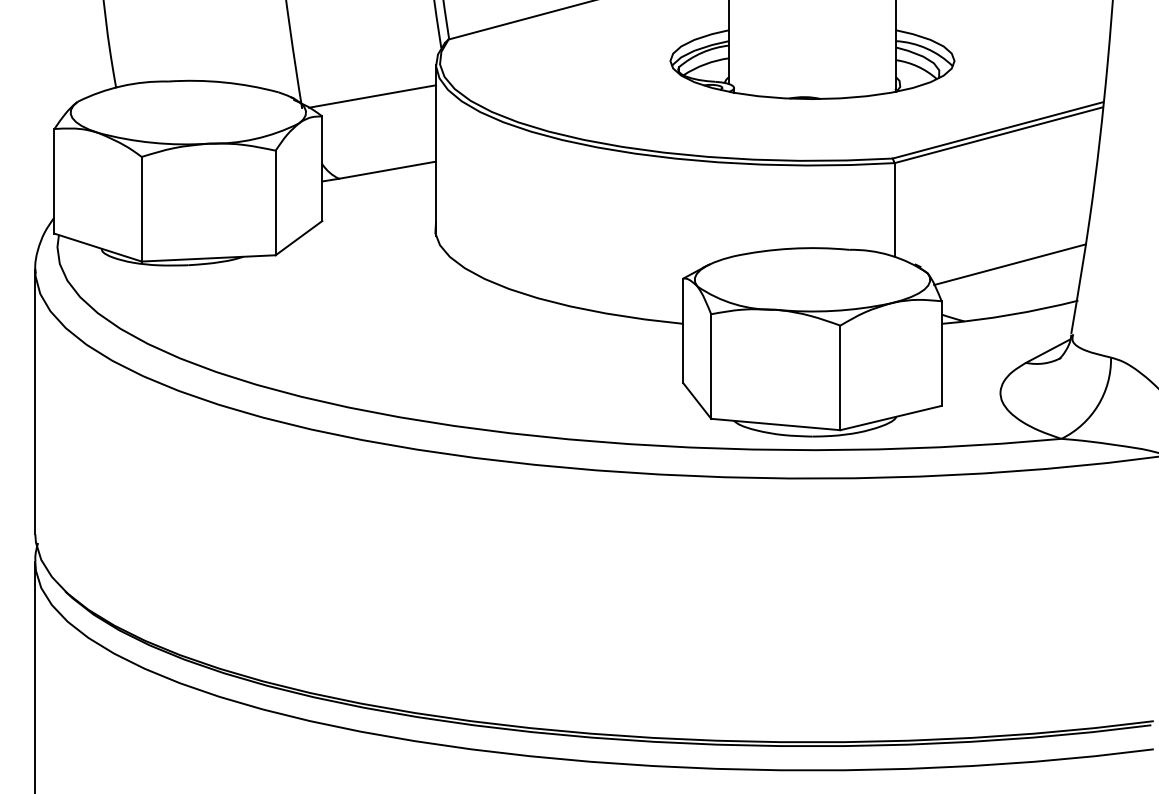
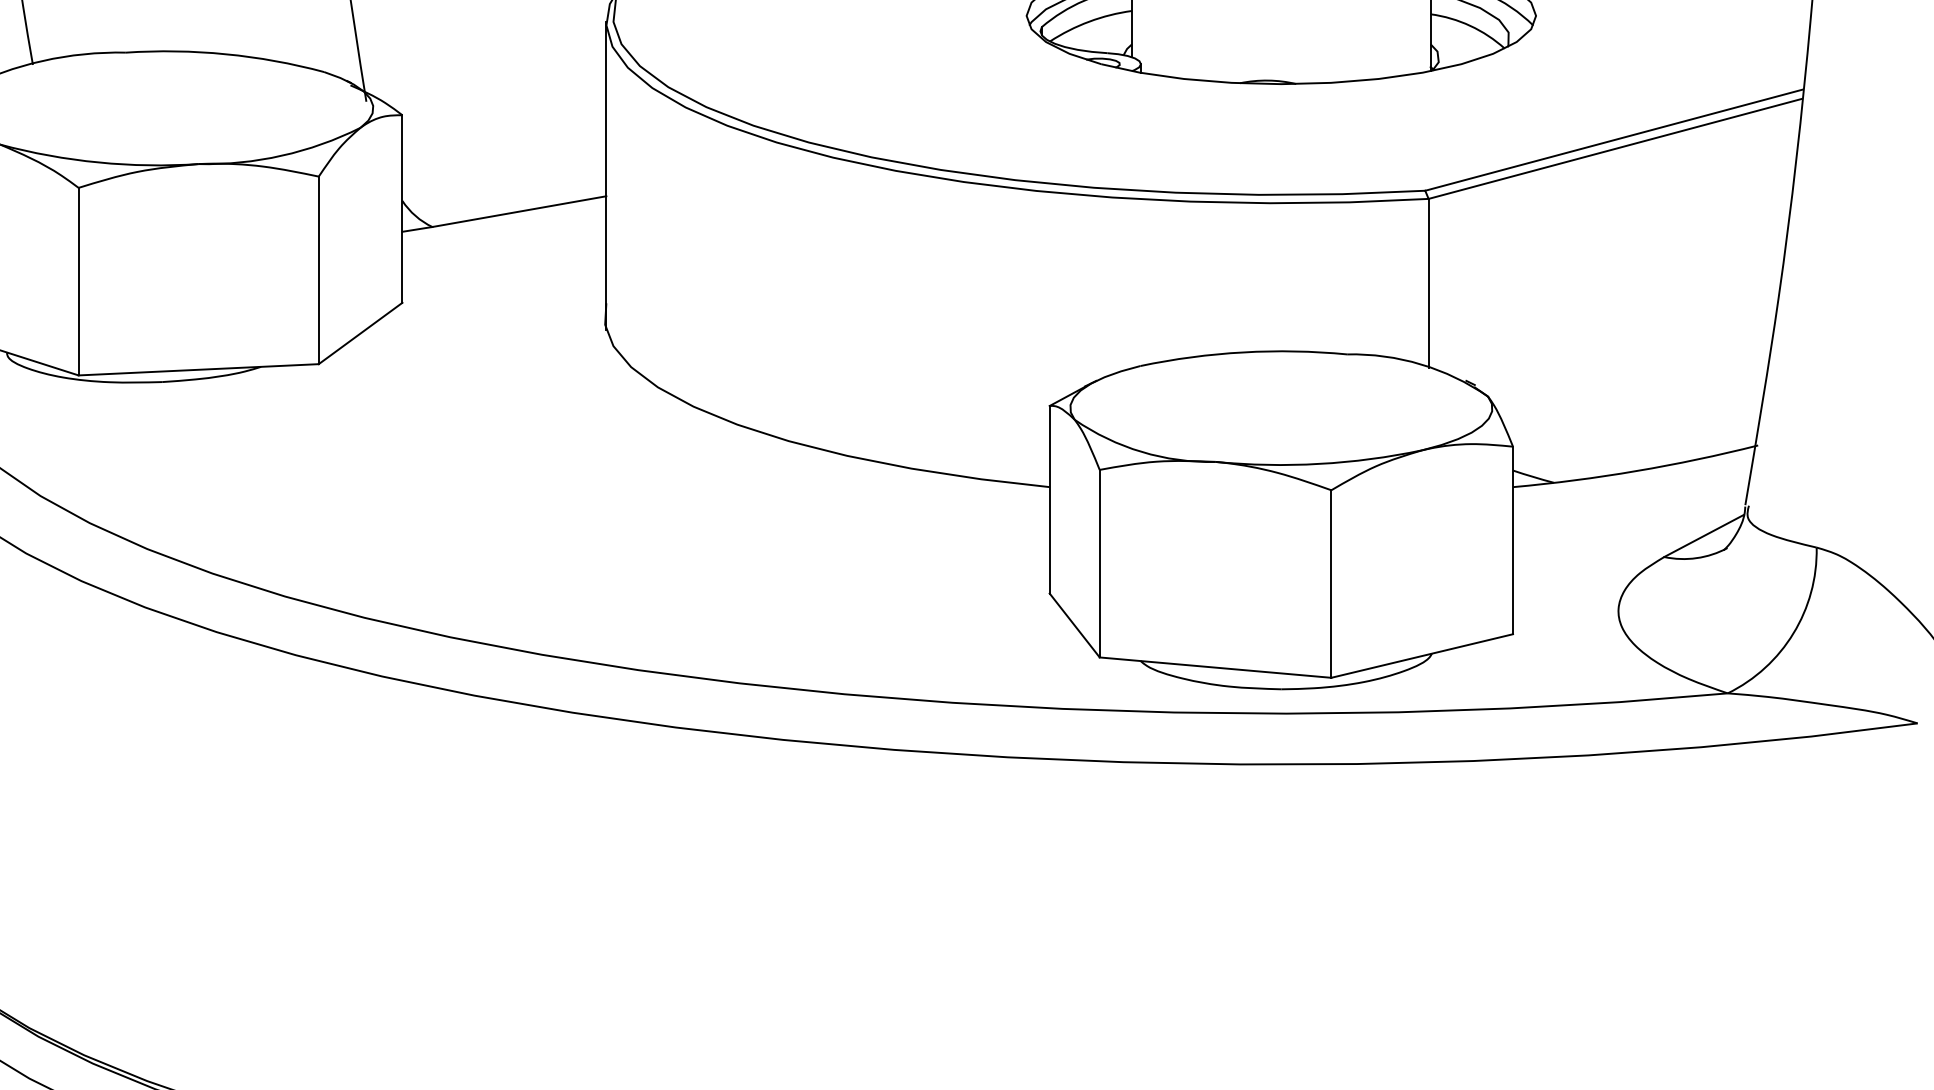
line: (372, 96) -> (492, 79), removed
line: (1009, 264) -> (1634, 380), removed

